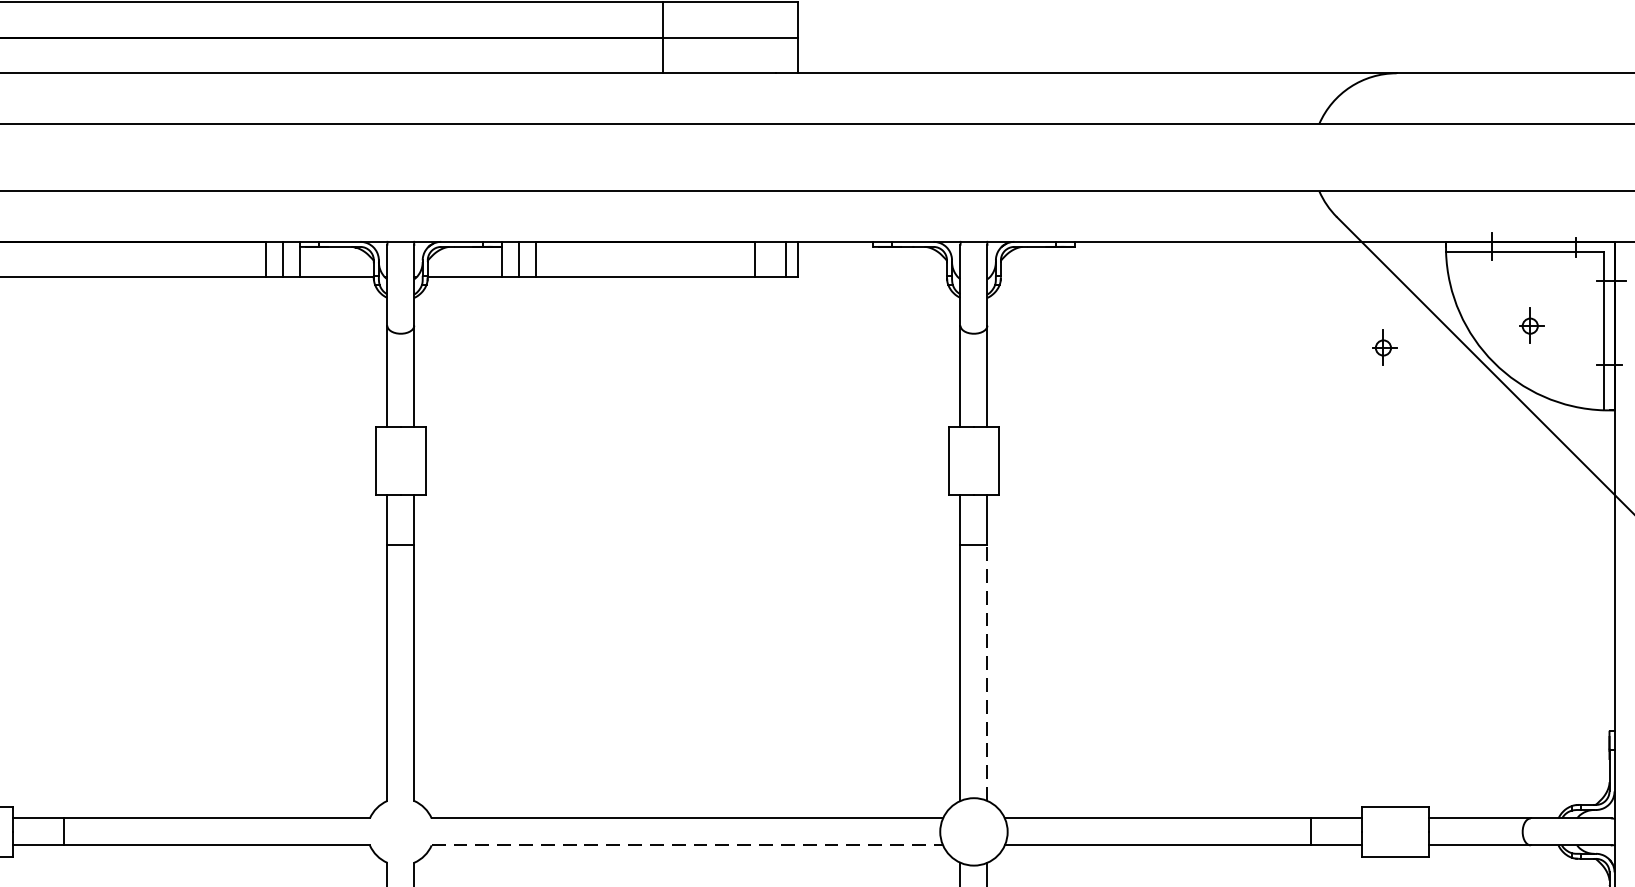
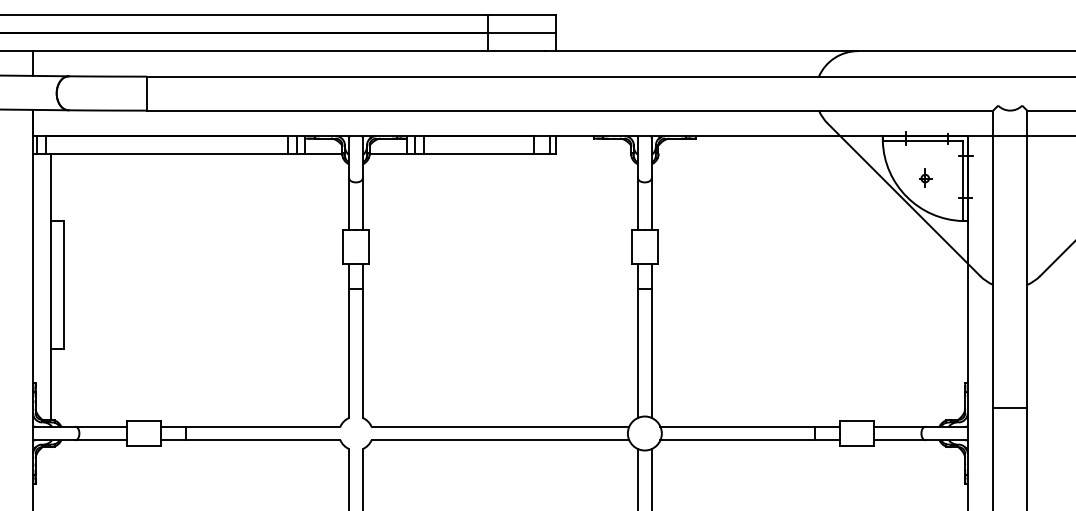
part: (1383, 345) -> (851, 188), removed
line: (987, 673) -> (651, 353), dashed -> solid
line: (687, 845) -> (500, 440), dashed -> solid

